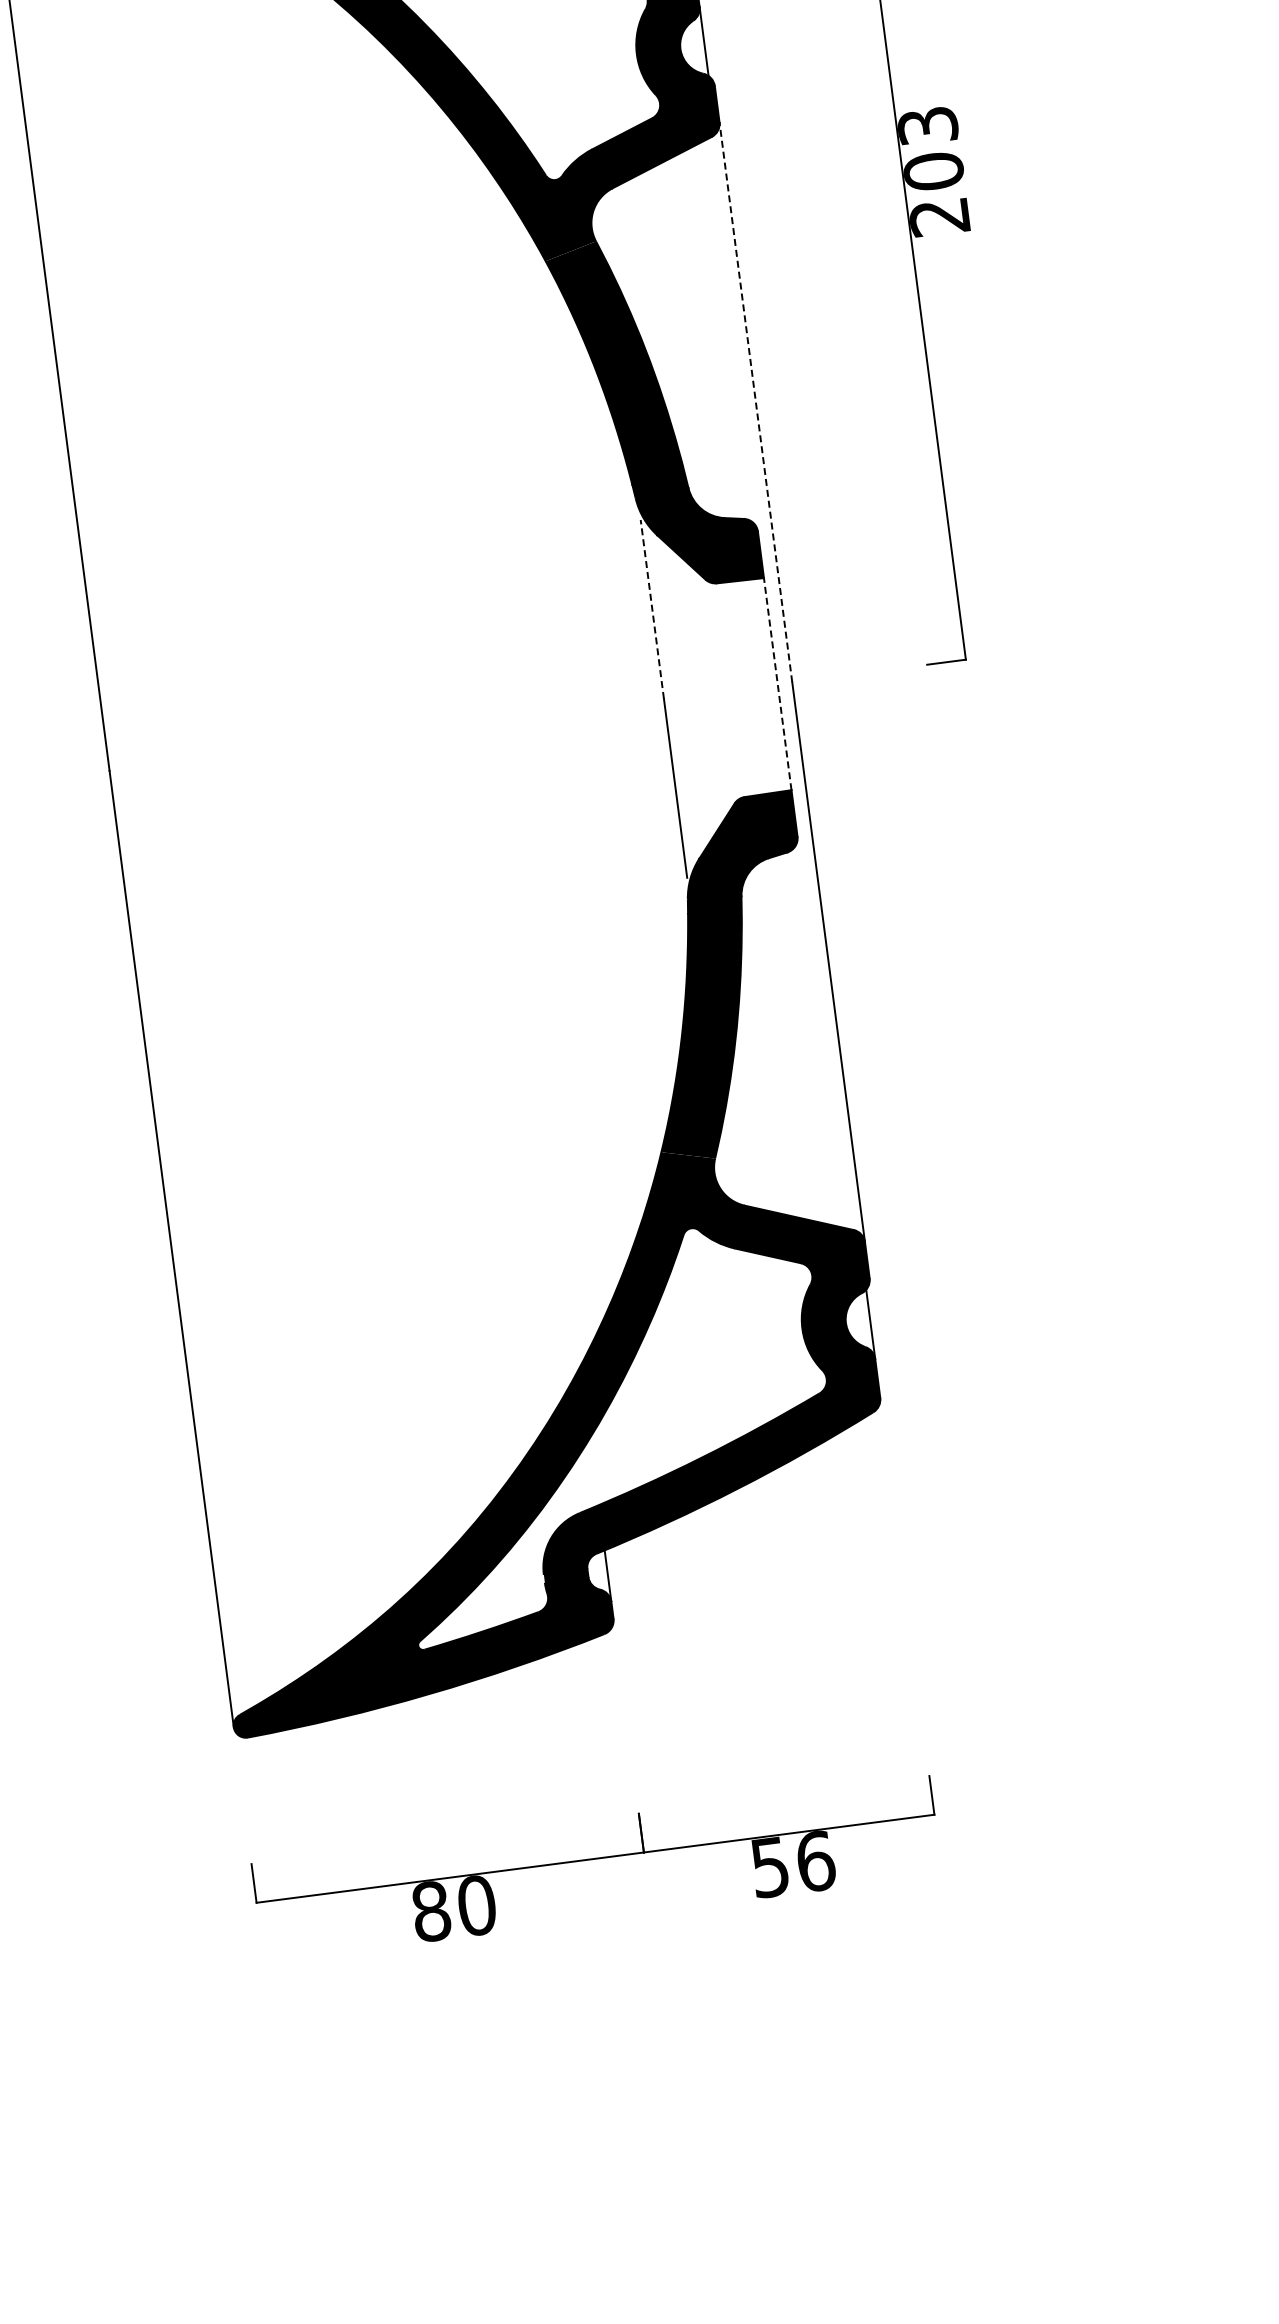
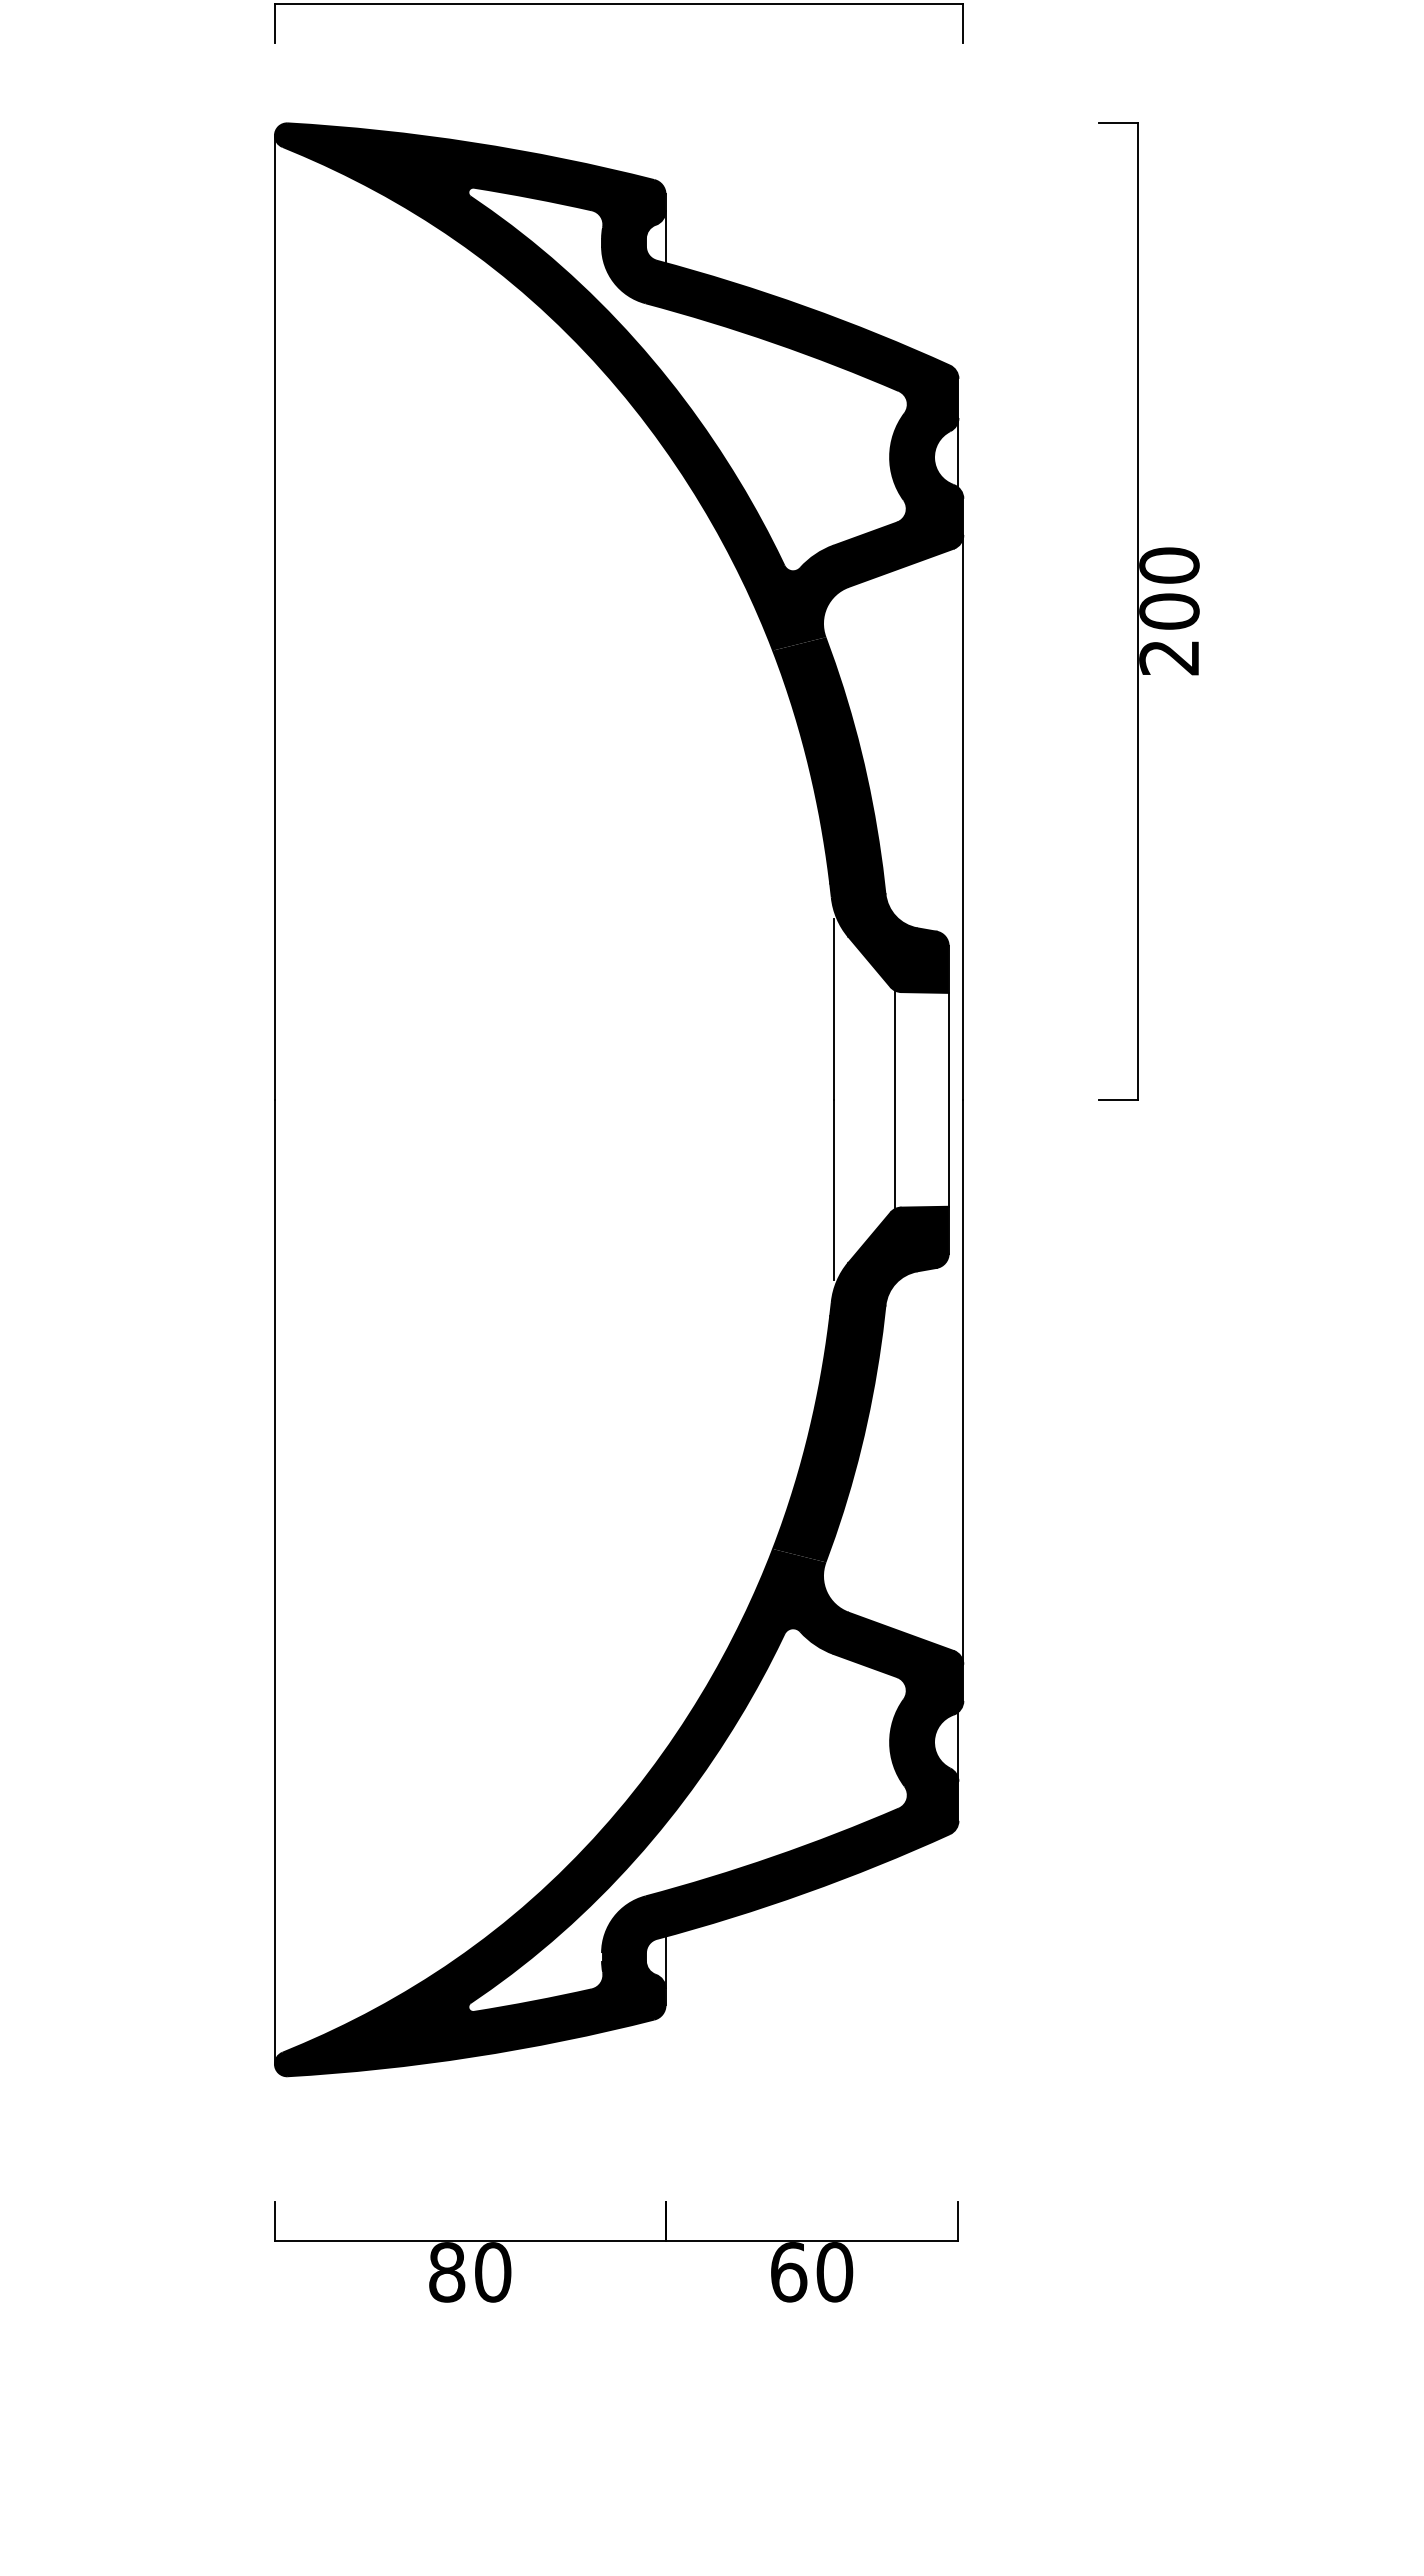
text: (927, 125) -> (1169, 565), 203 -> 200
line: (755, 401) -> (963, 816), dashed -> solid
line: (651, 609) -> (833, 1009), dashed -> solid
line: (777, 683) -> (948, 1099), dashed -> solid
line: (723, 690) -> (894, 1099), added
text: (793, 1864) -> (812, 2272), 56 -> 60

